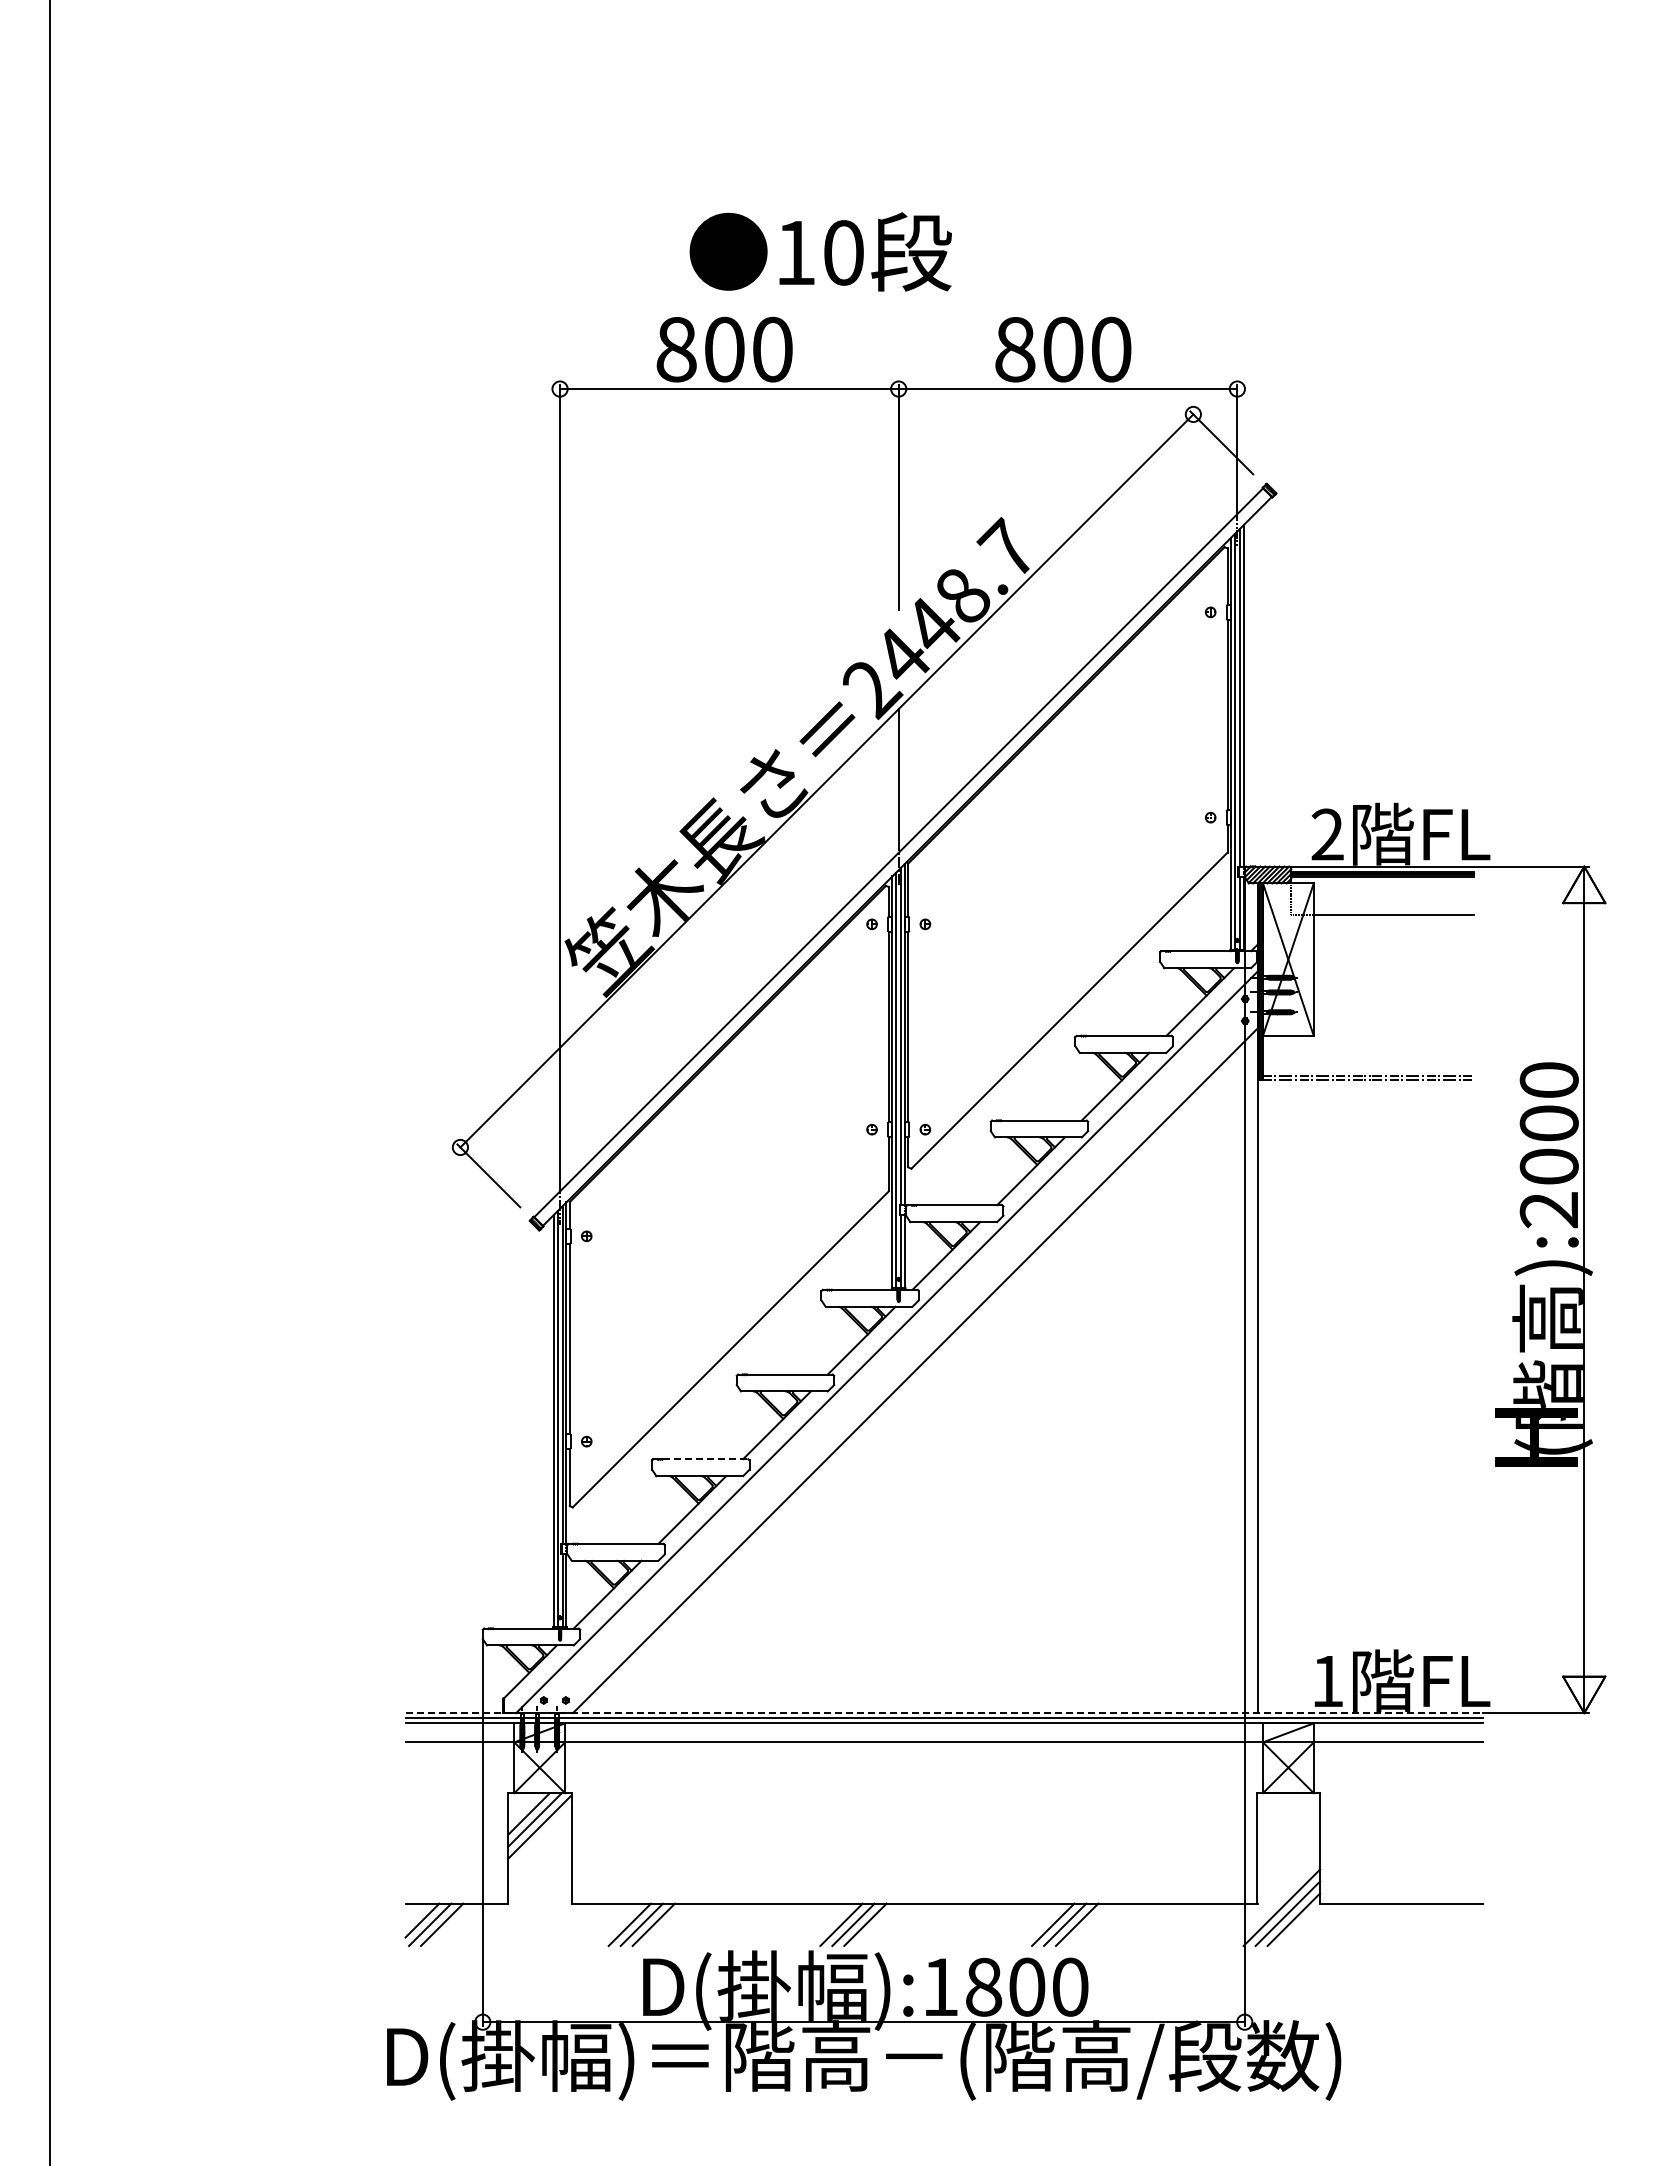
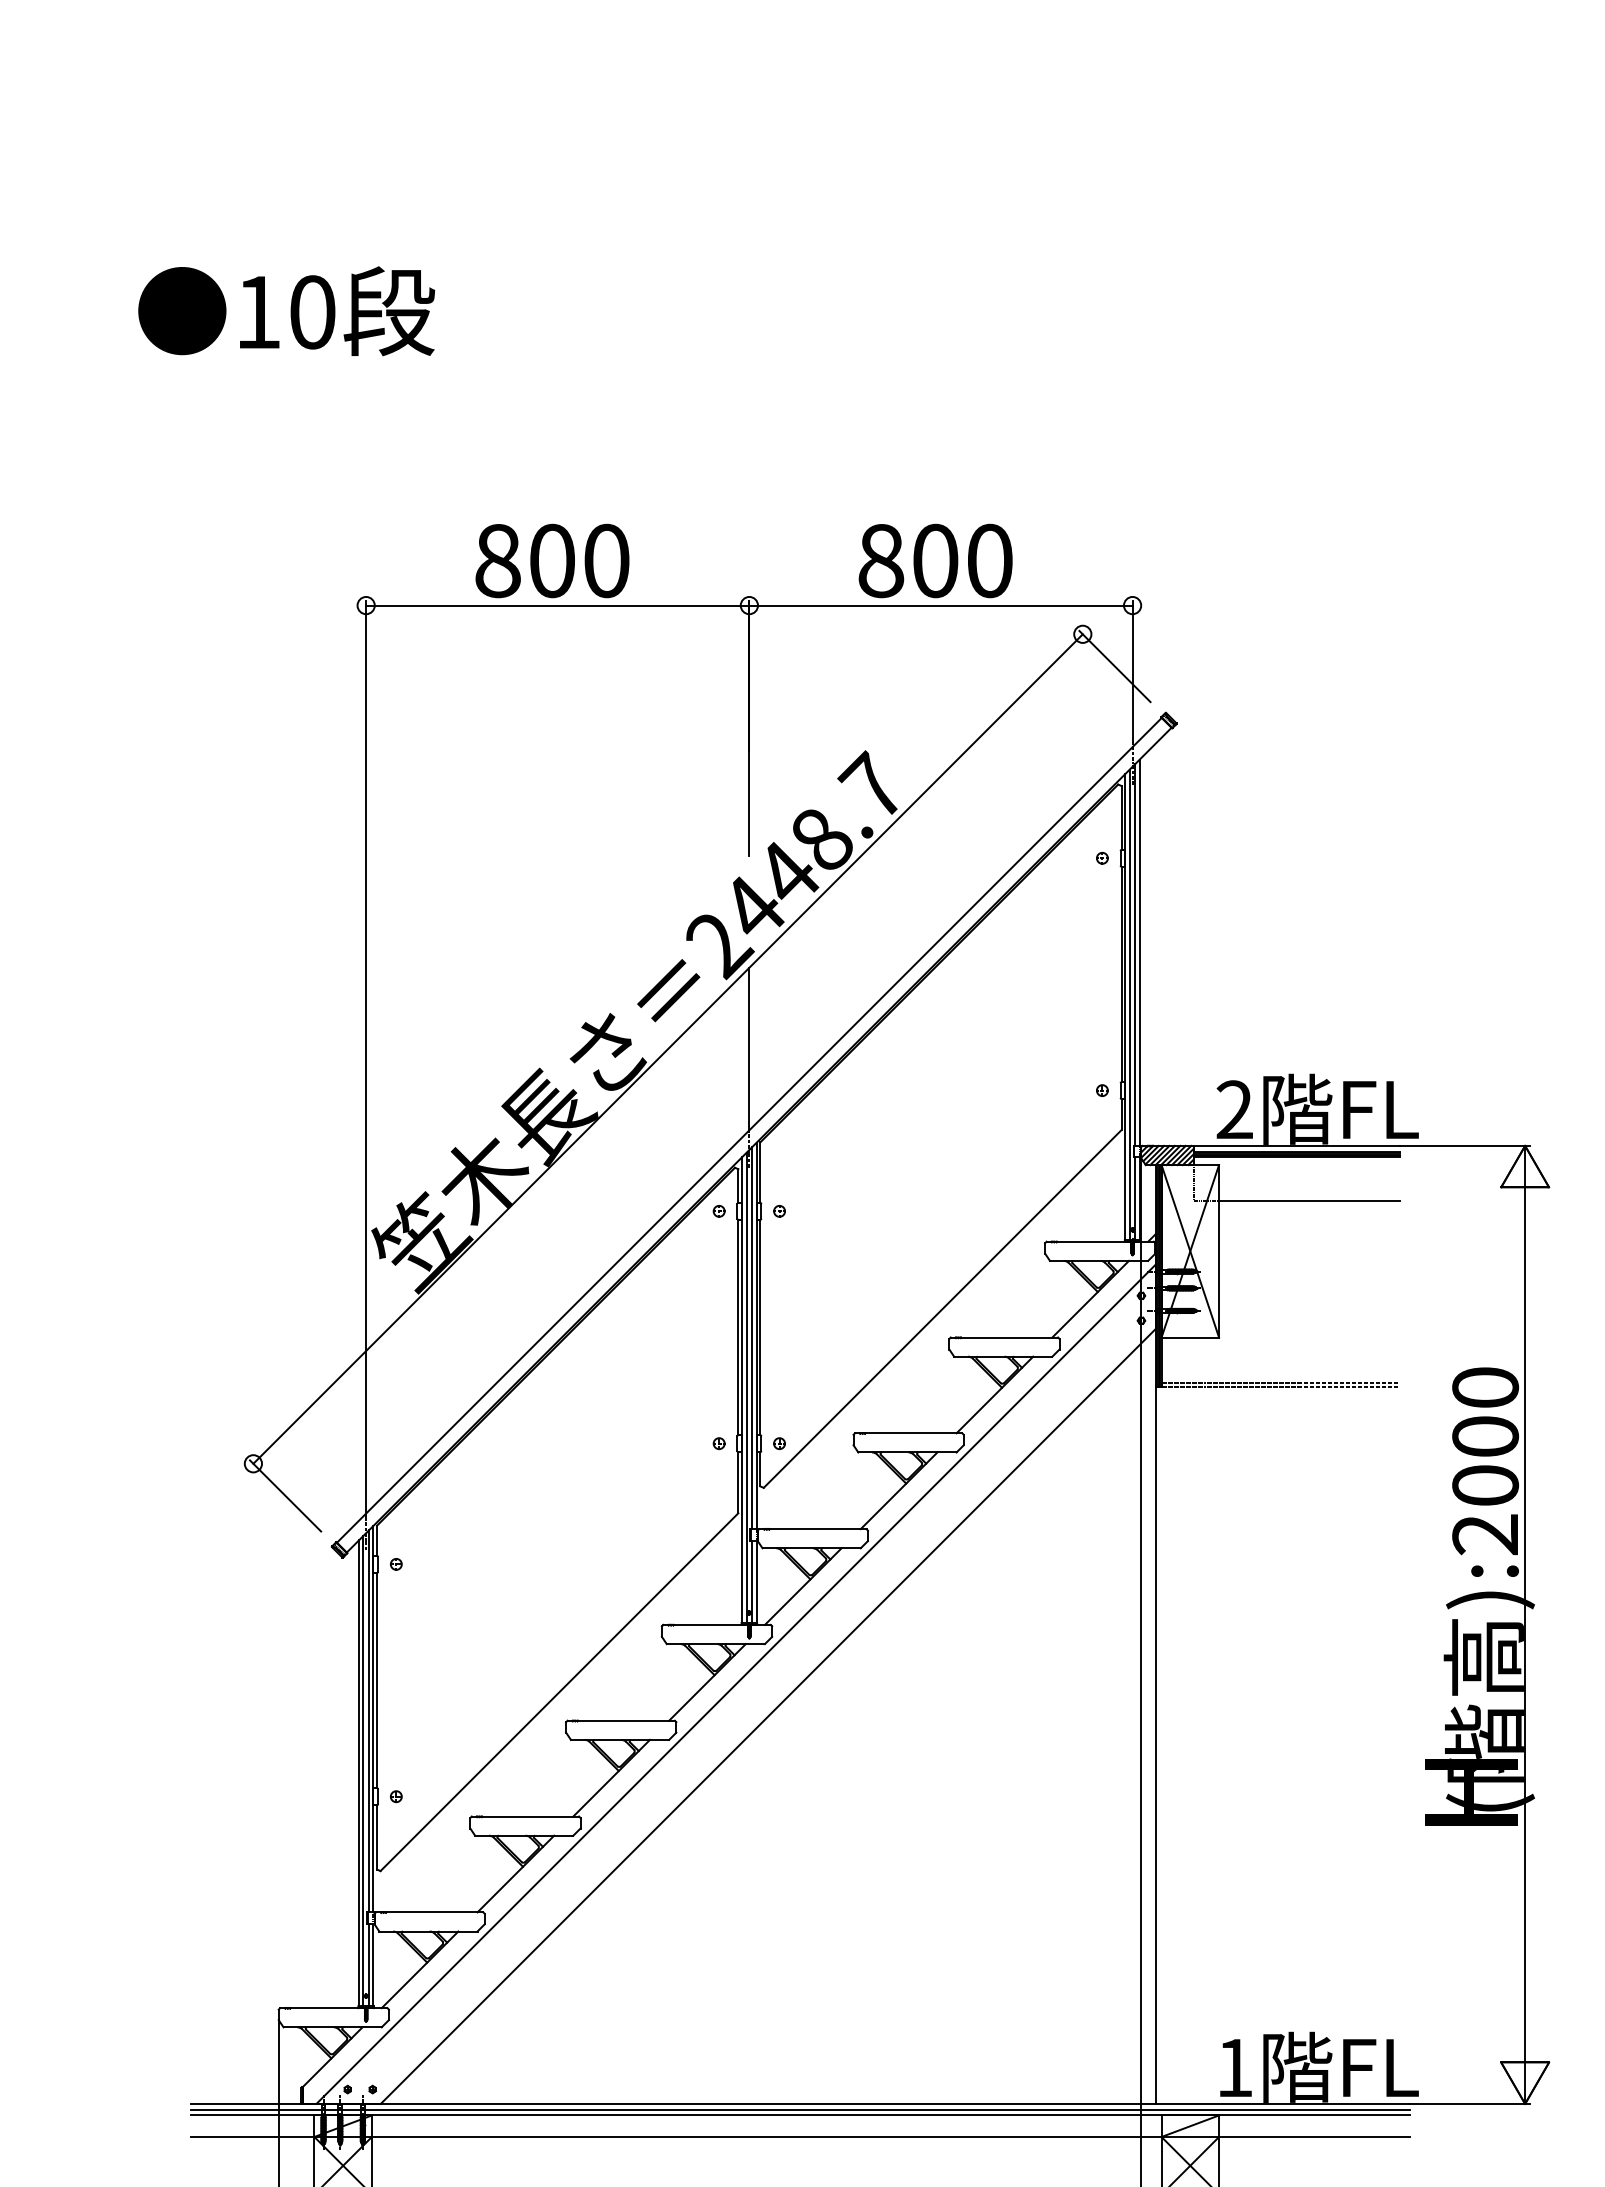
text: (820, 251) -> (286, 310), moved
line: (705, 1459) -> (530, 1816), dashed -> solid
line: (944, 1713) -> (801, 2104), dashed -> solid

